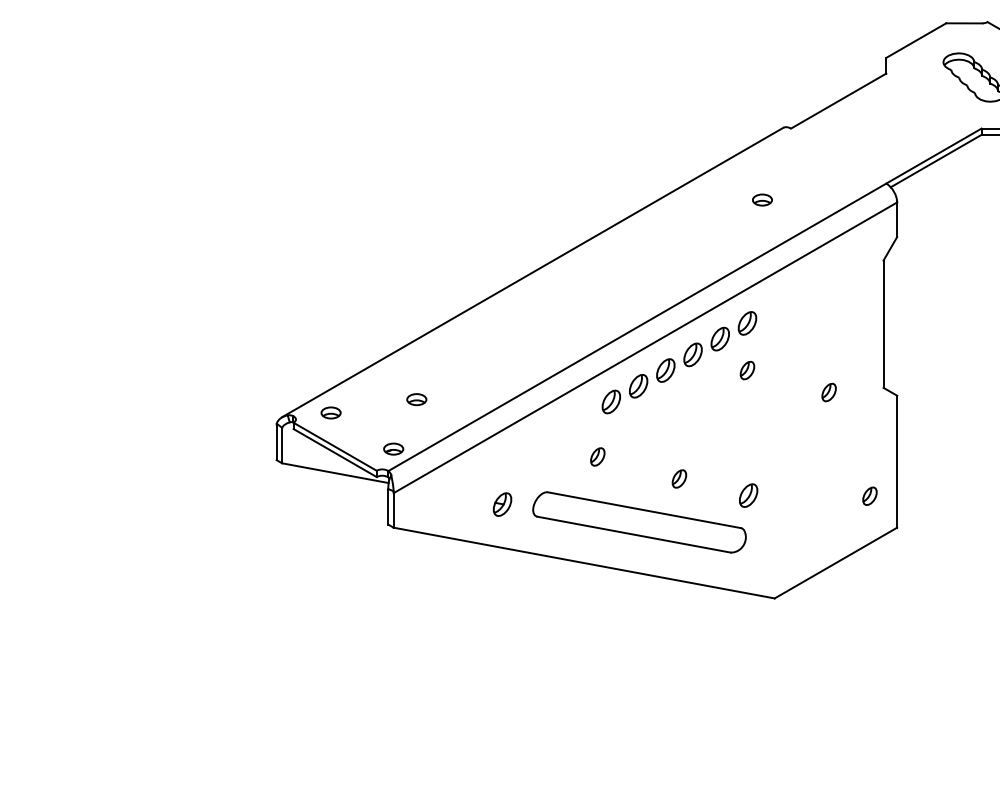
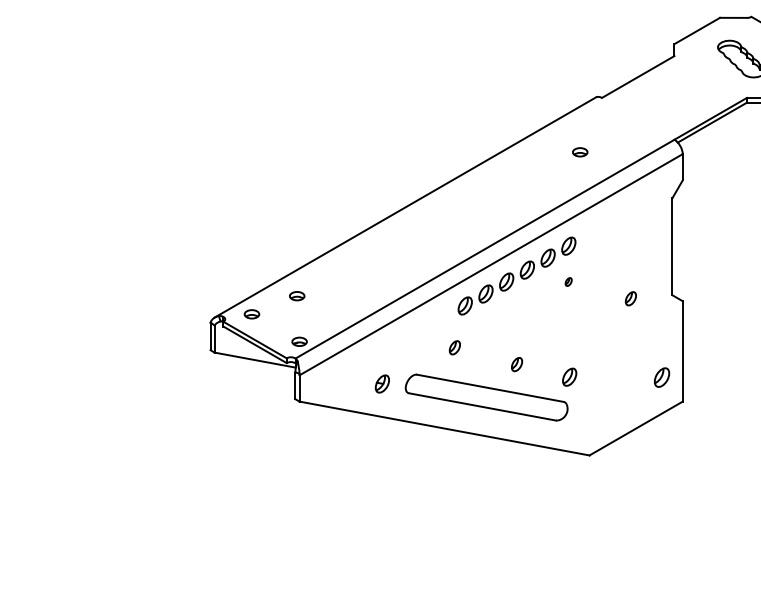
part: (747, 369) -> (568, 281), size x0.6
part: (417, 400) -> (297, 296), moved
part: (869, 495) -> (661, 377), size x1.4

